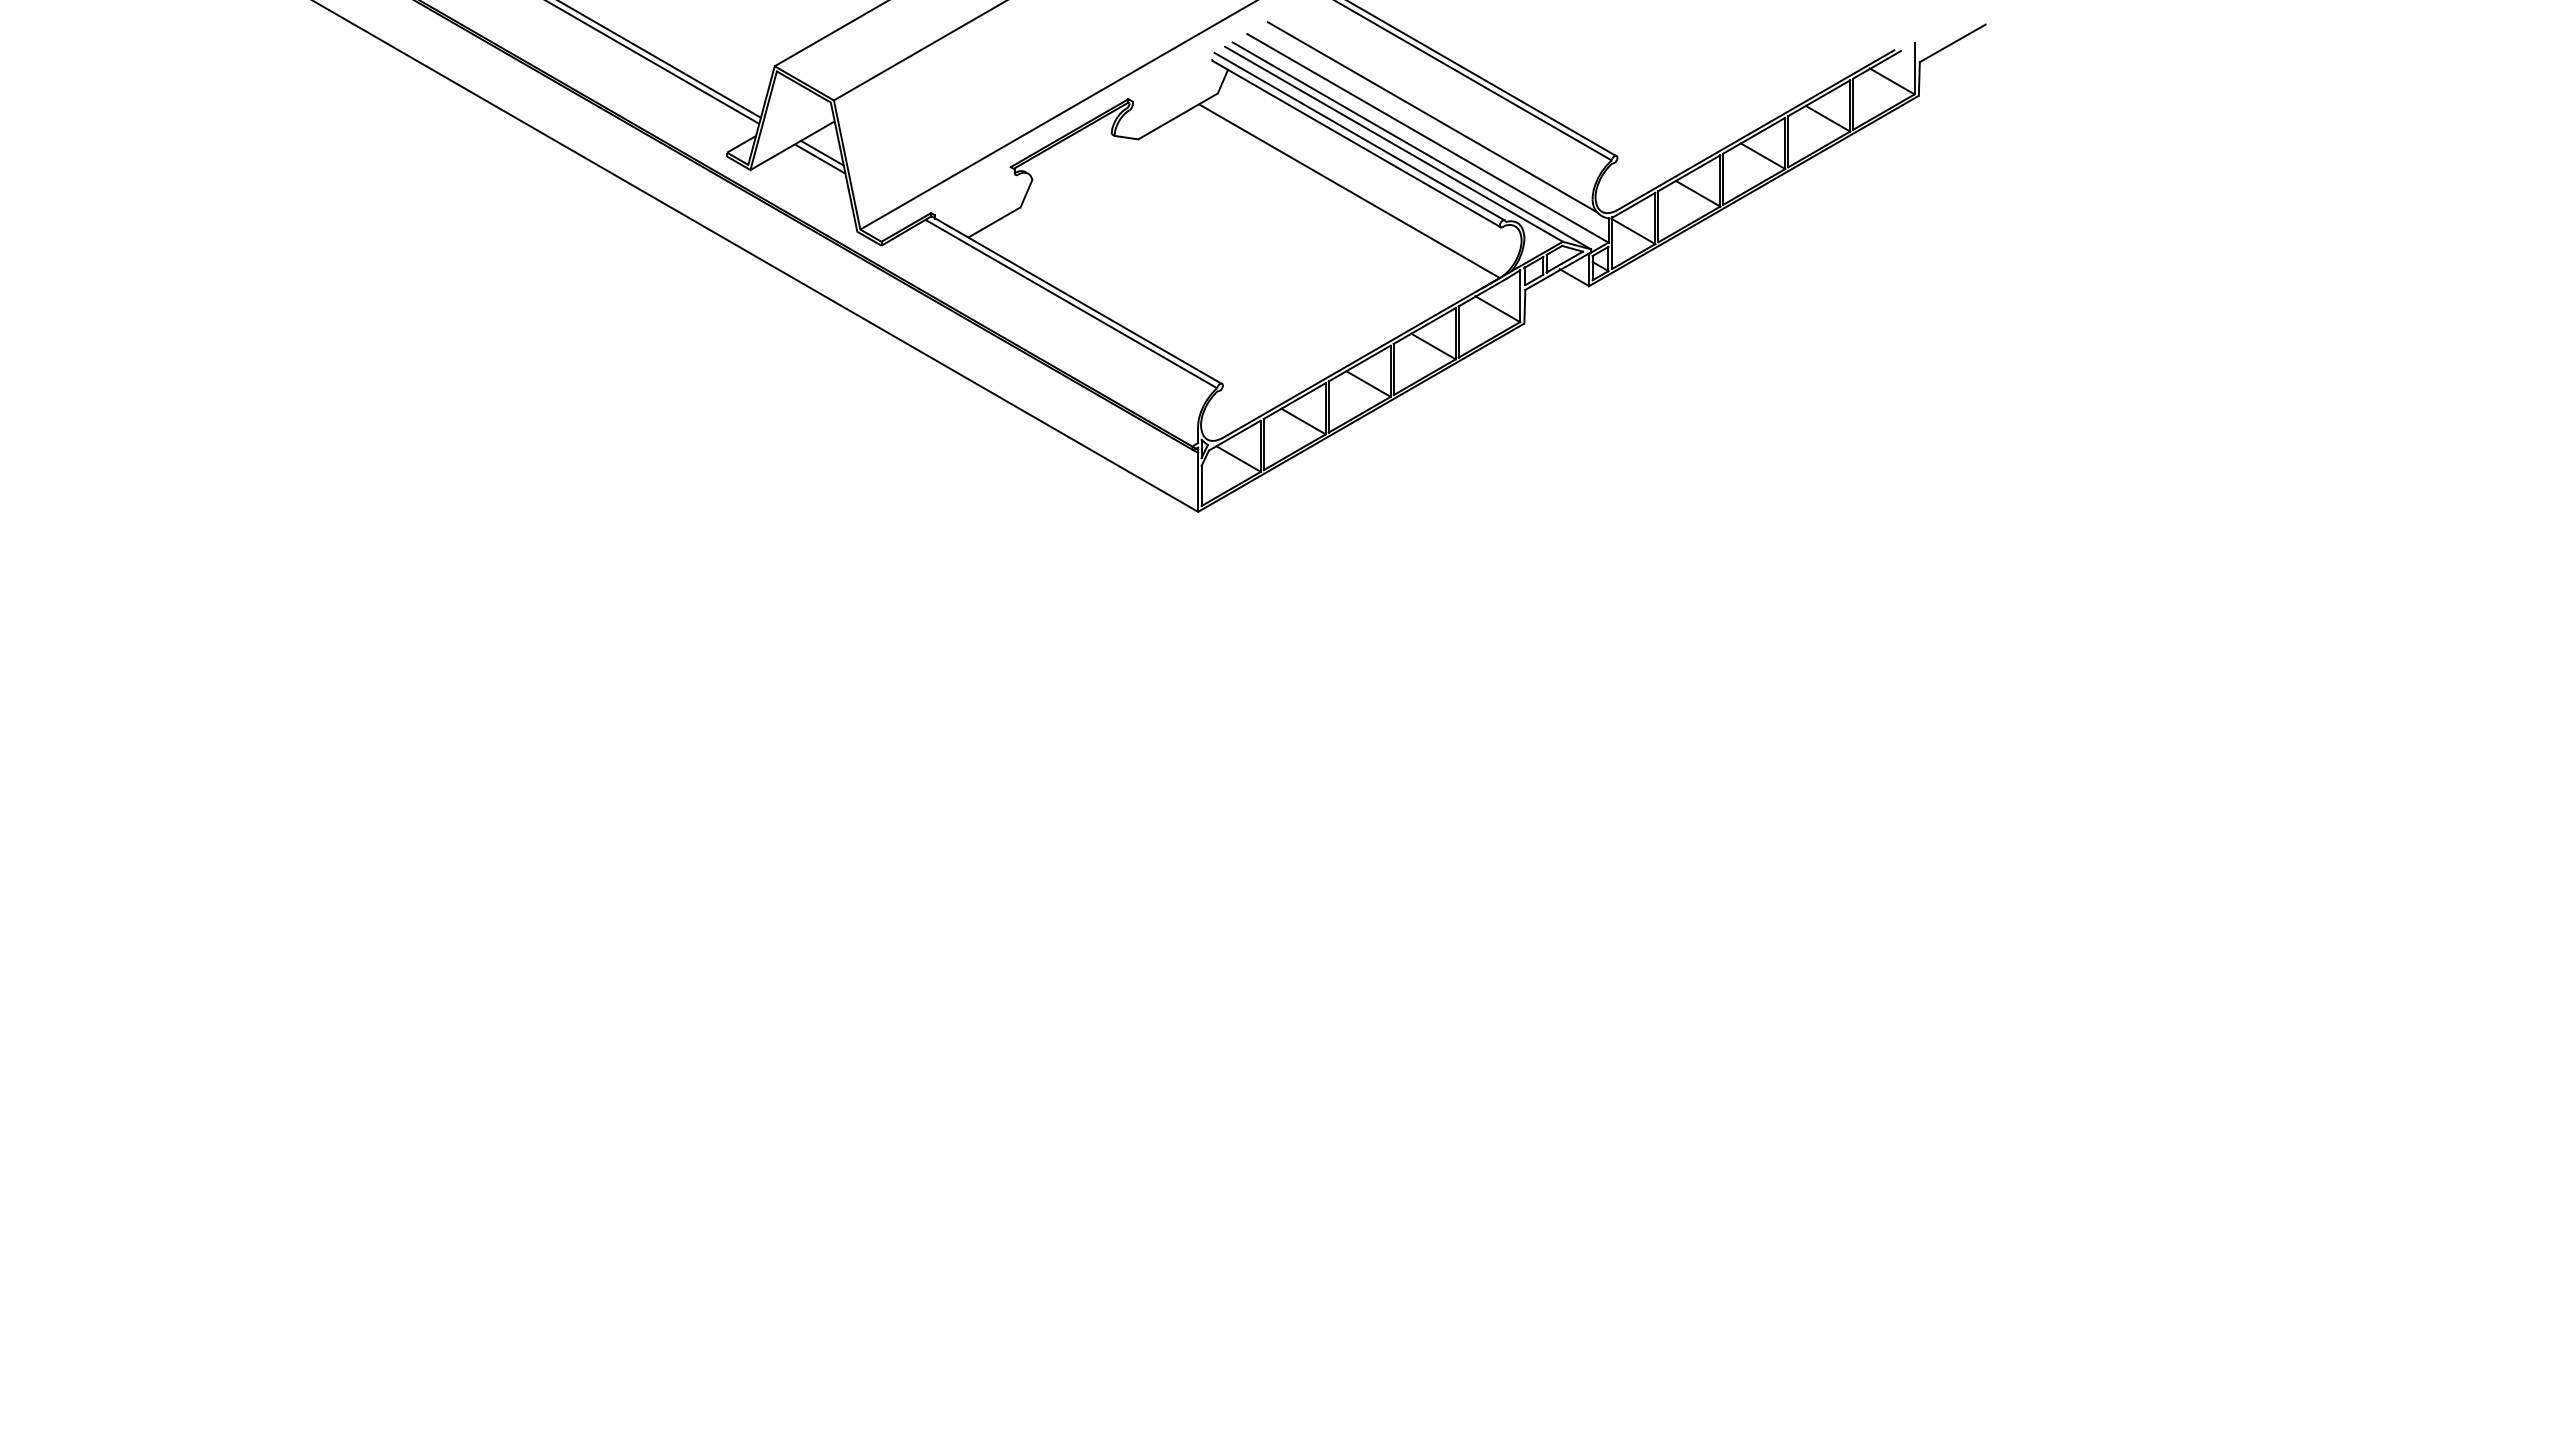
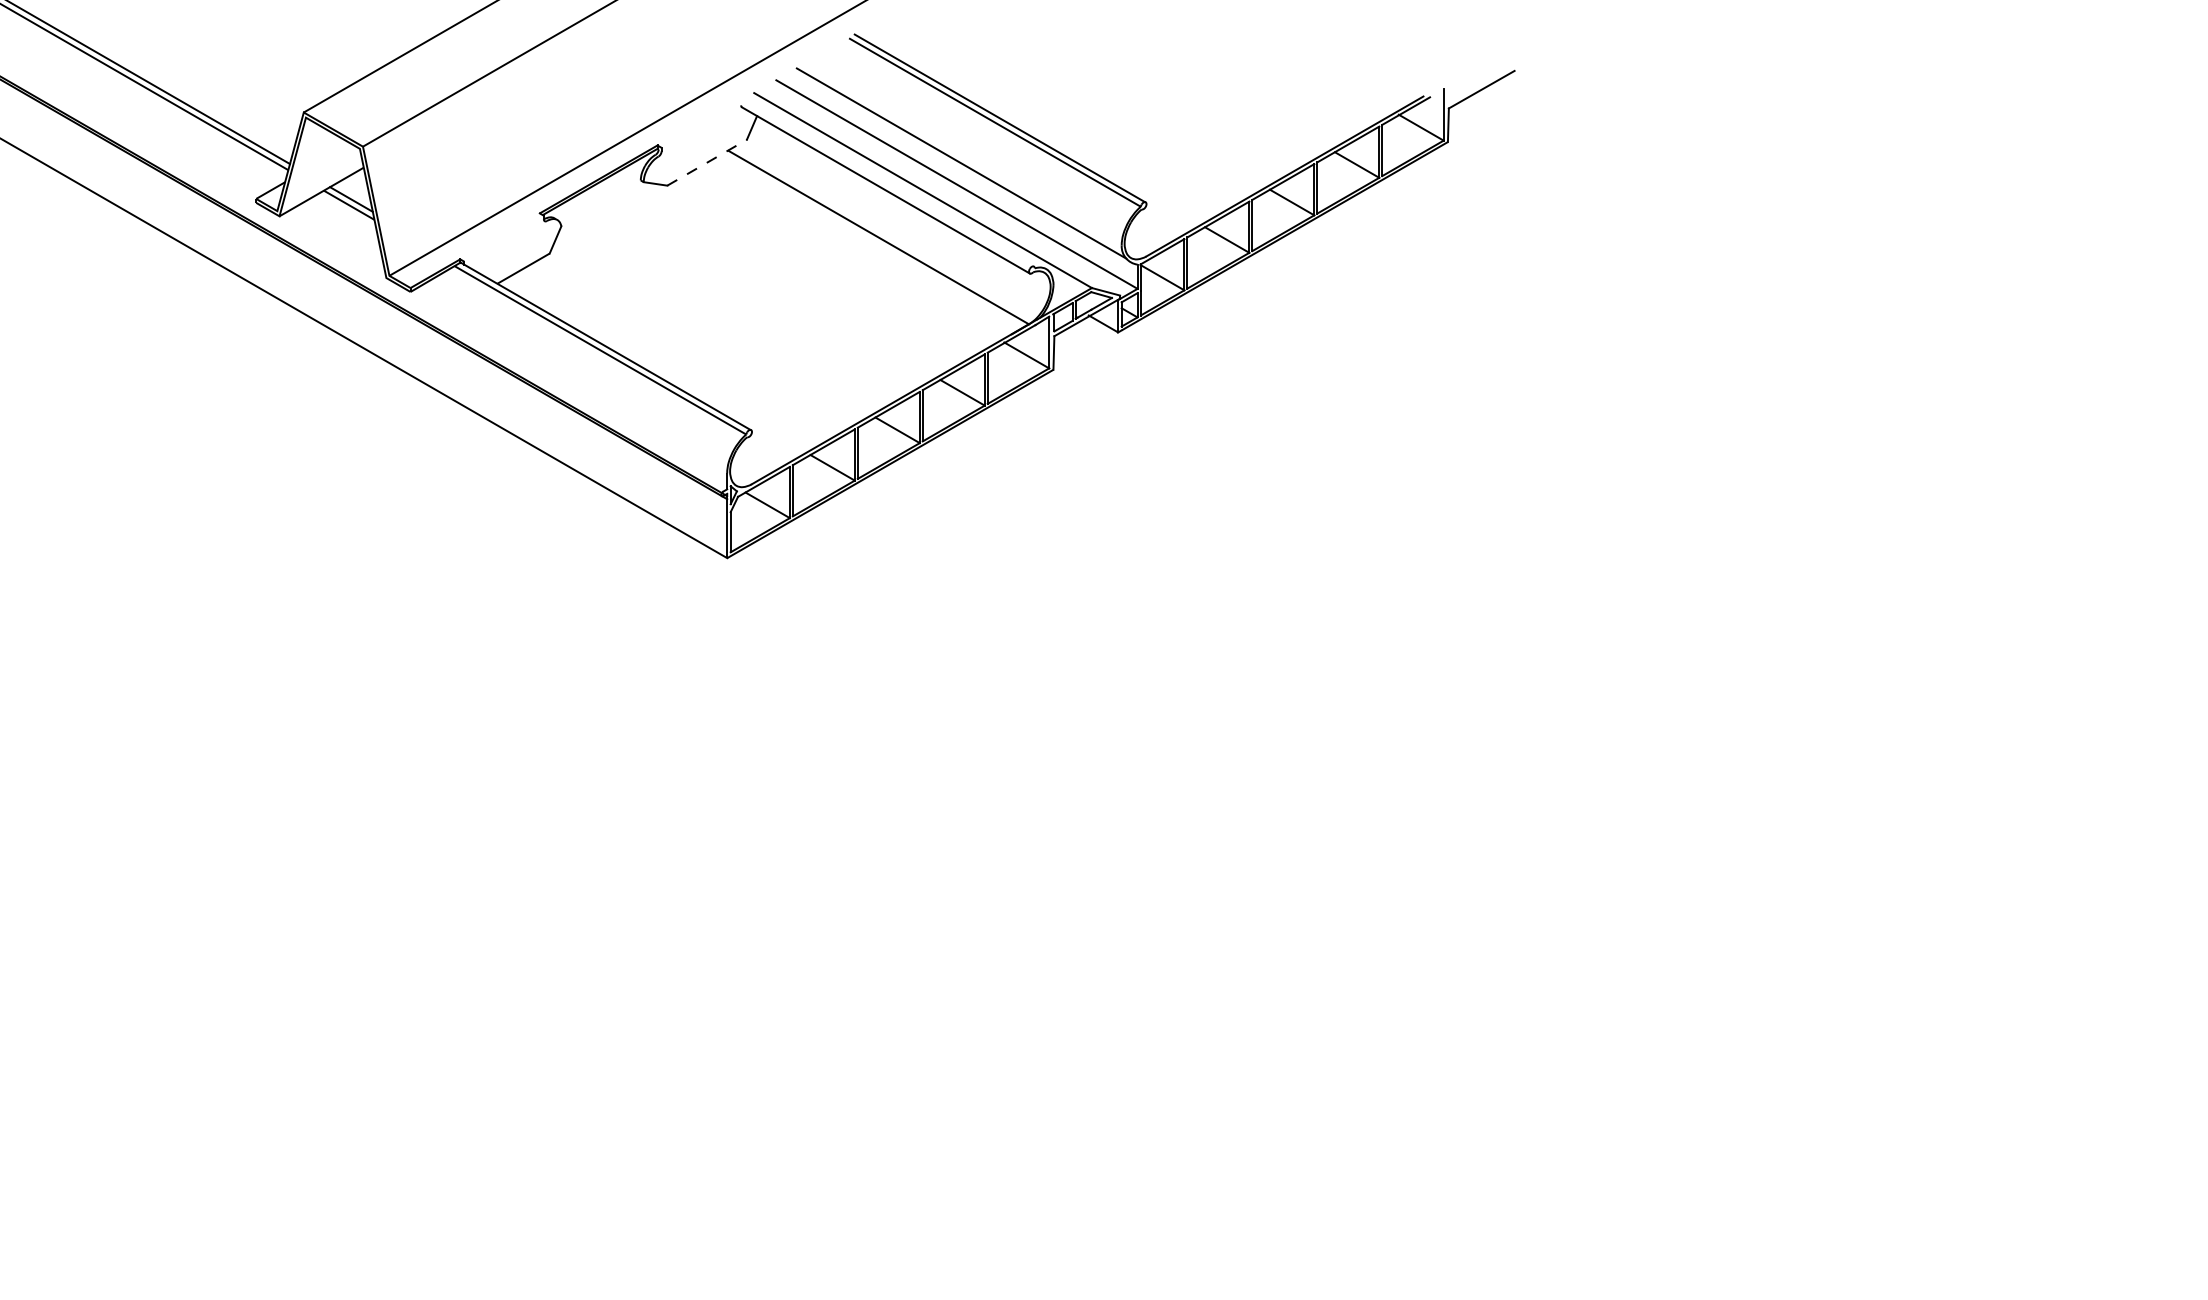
line: (1178, 116) -> (707, 162), solid -> dashed
line: (1359, 136) -> (888, 182), removed
line: (1411, 145) -> (940, 191), removed

